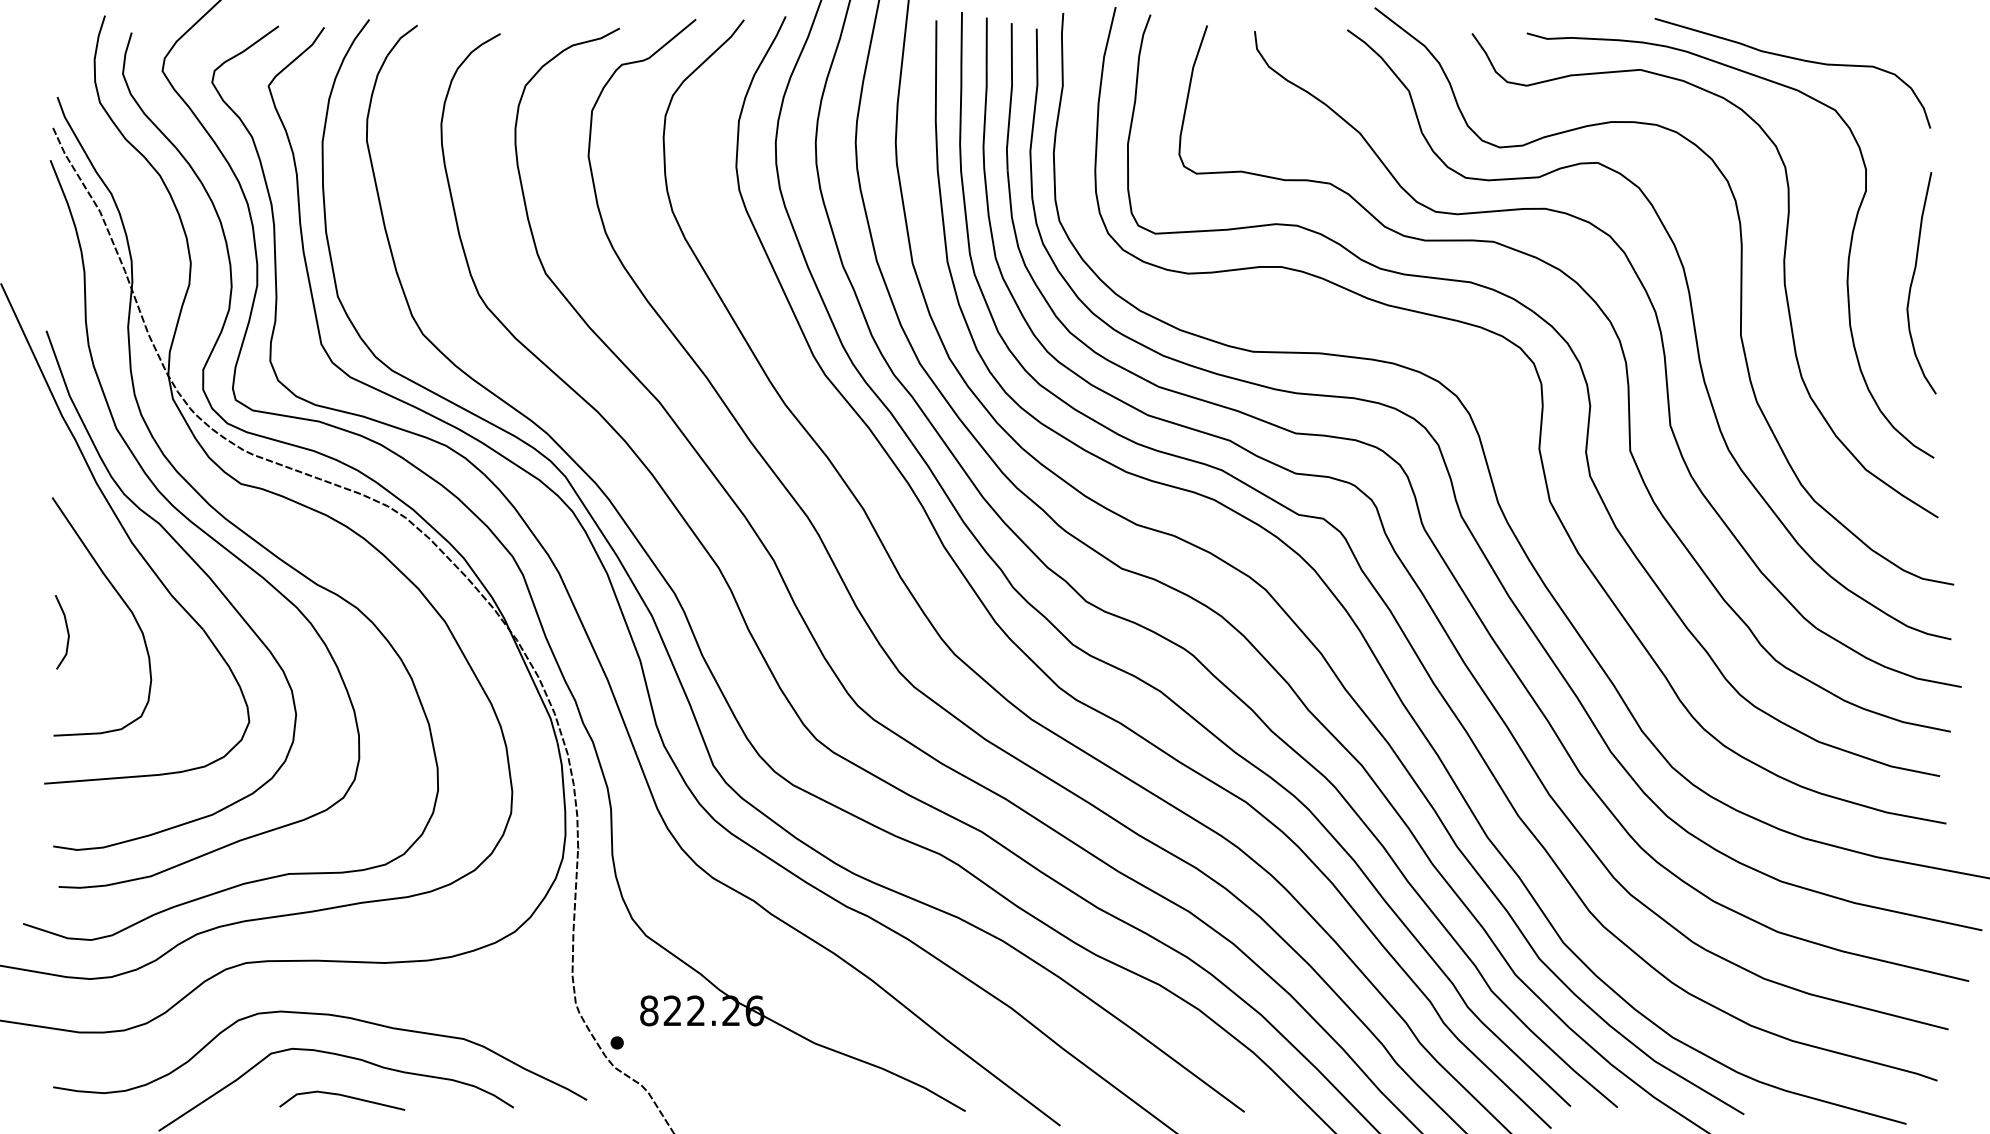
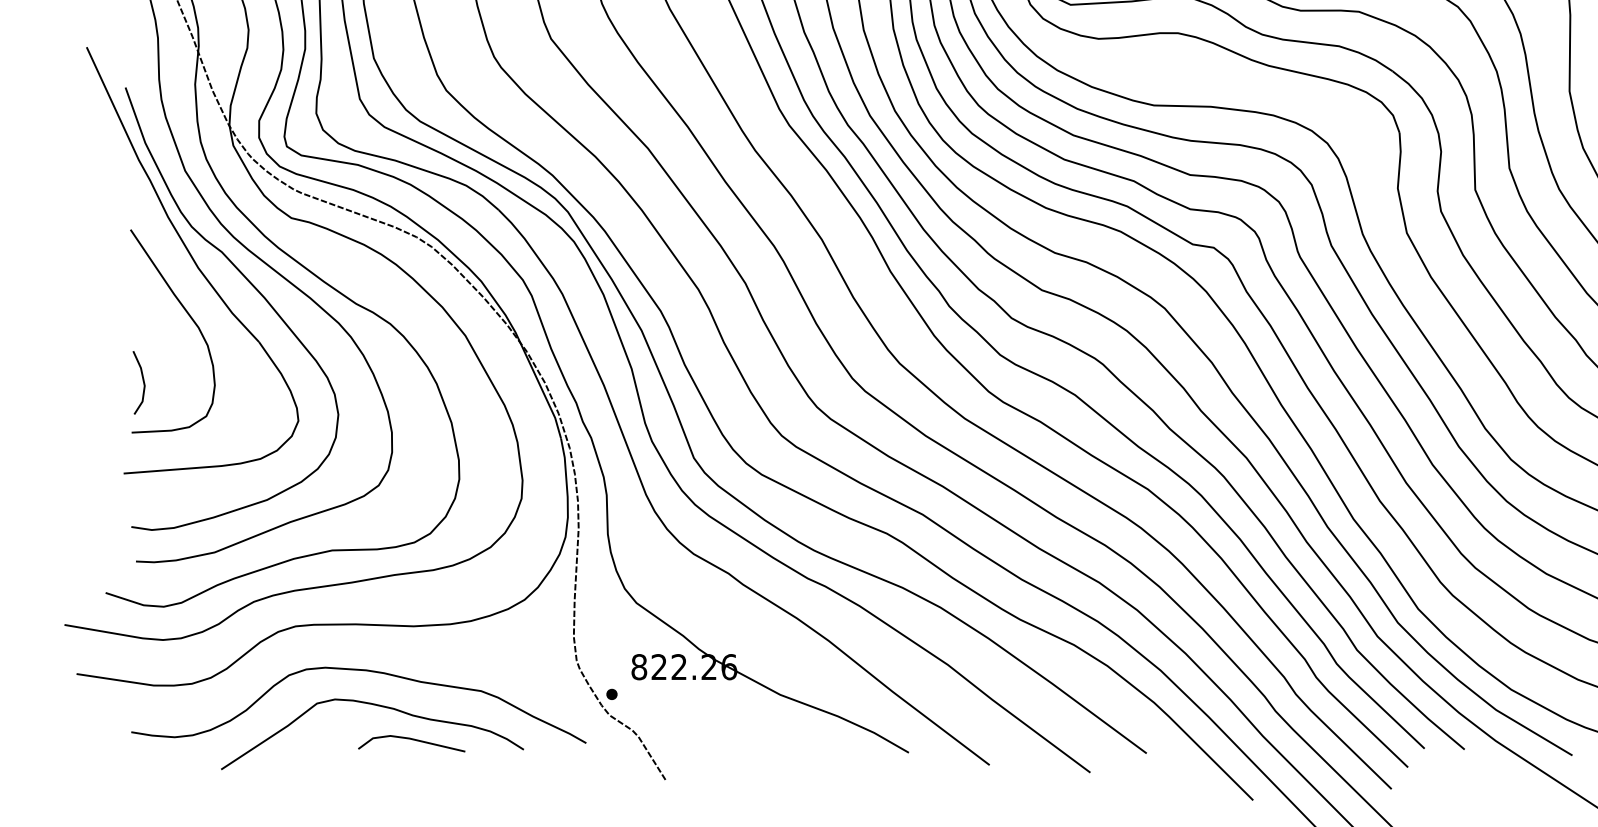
line: (66, 630) -> (142, 381), moved
line: (342, 1096) -> (411, 740), moved

